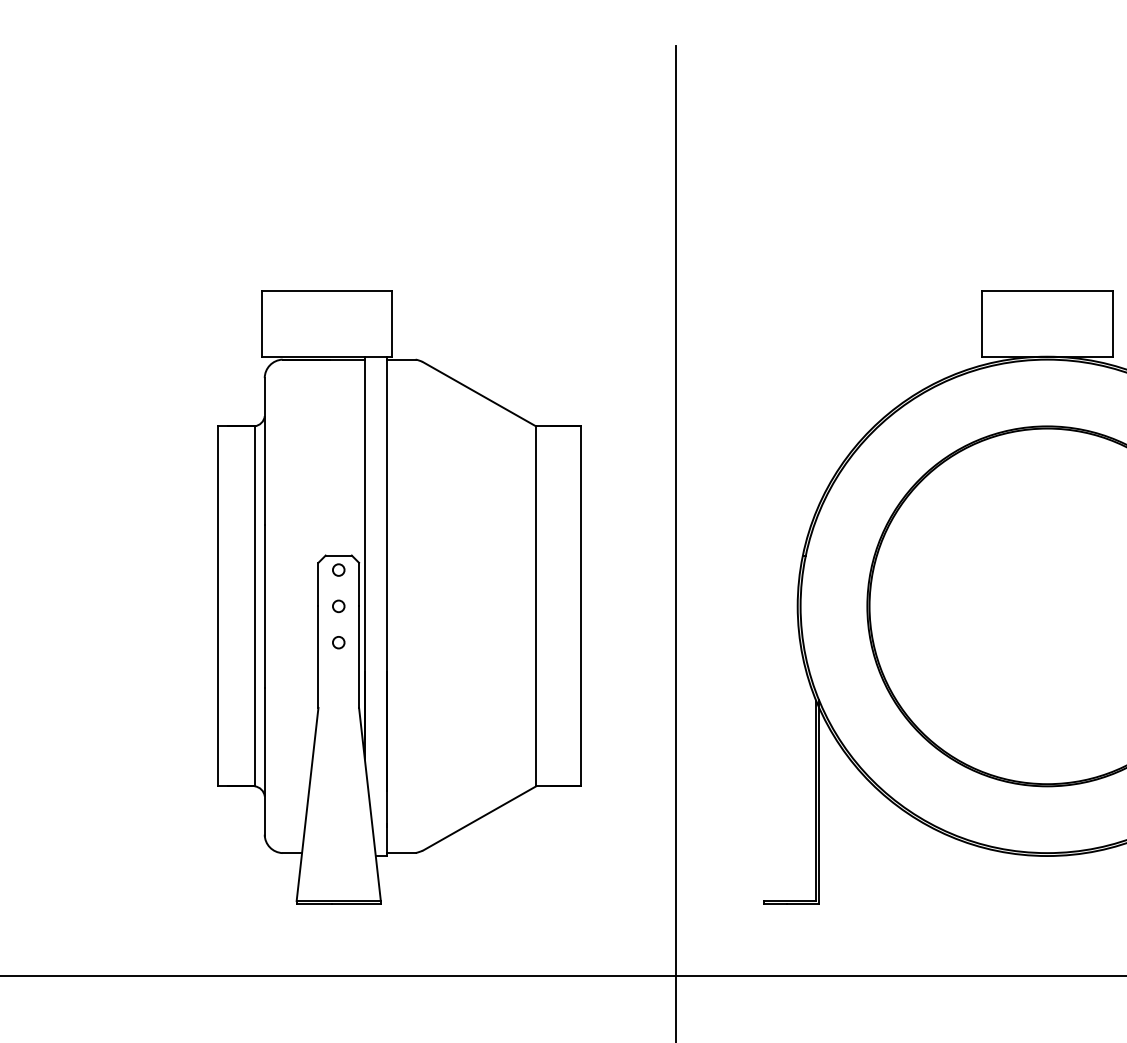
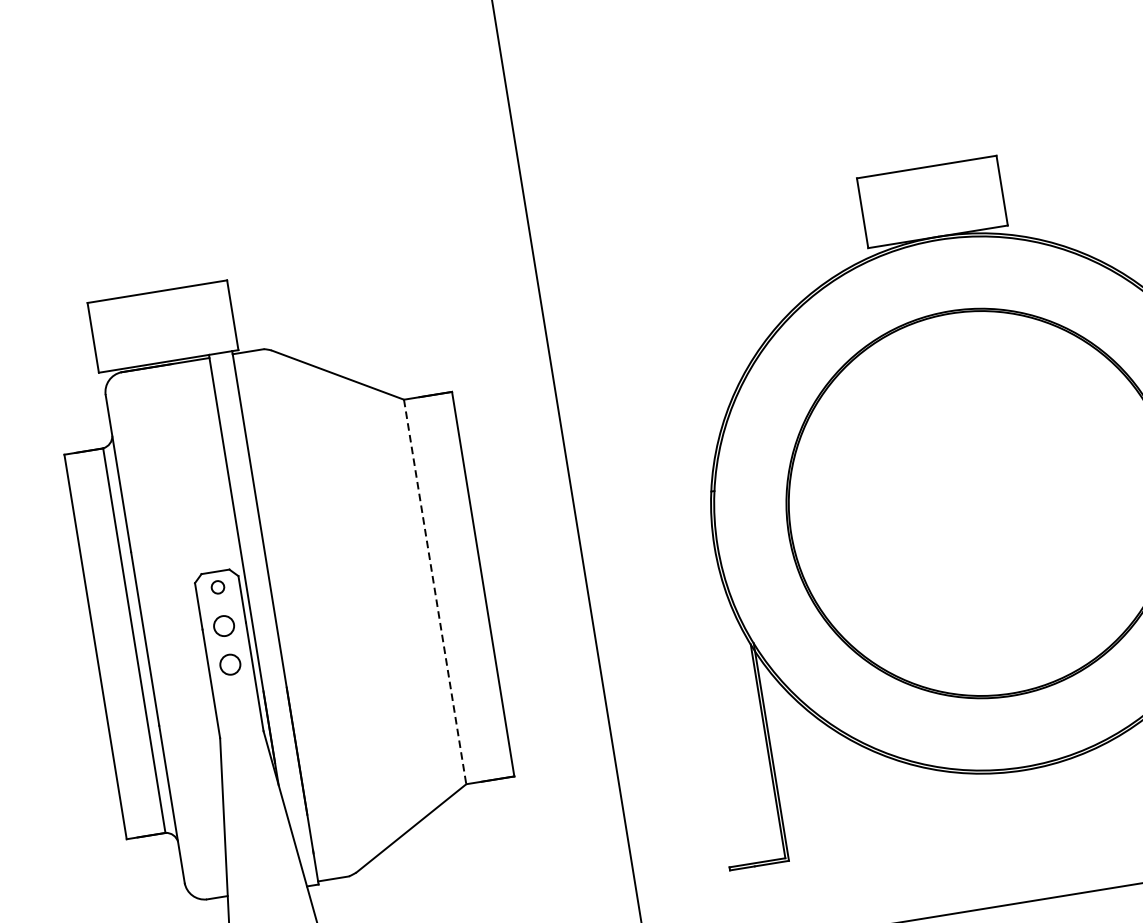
circle: (338, 606) -> (224, 626), size x1.6
line: (536, 606) -> (435, 592), solid -> dashed
circle: (338, 642) -> (230, 664), size x1.6

